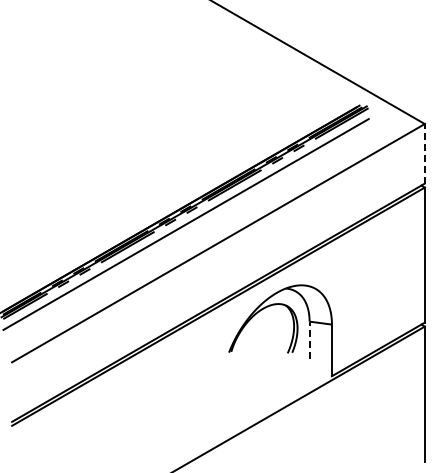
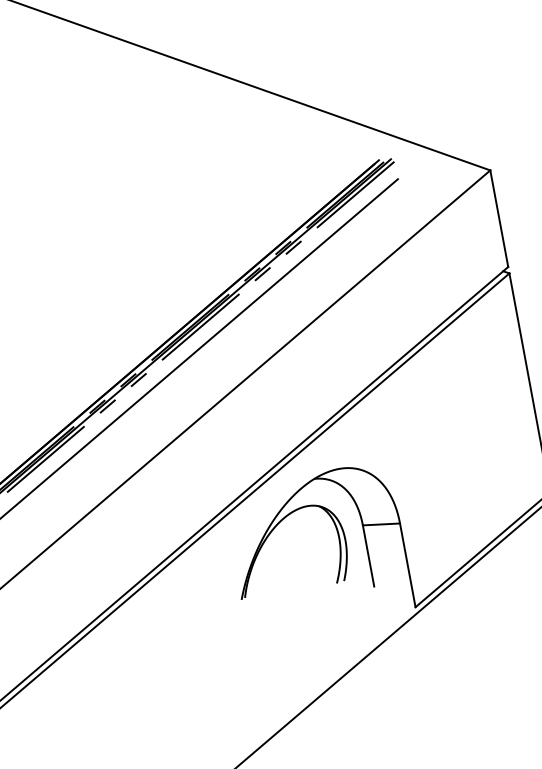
line: (424, 153) -> (498, 218), dashed -> solid
line: (309, 340) -> (368, 556), dashed -> solid

